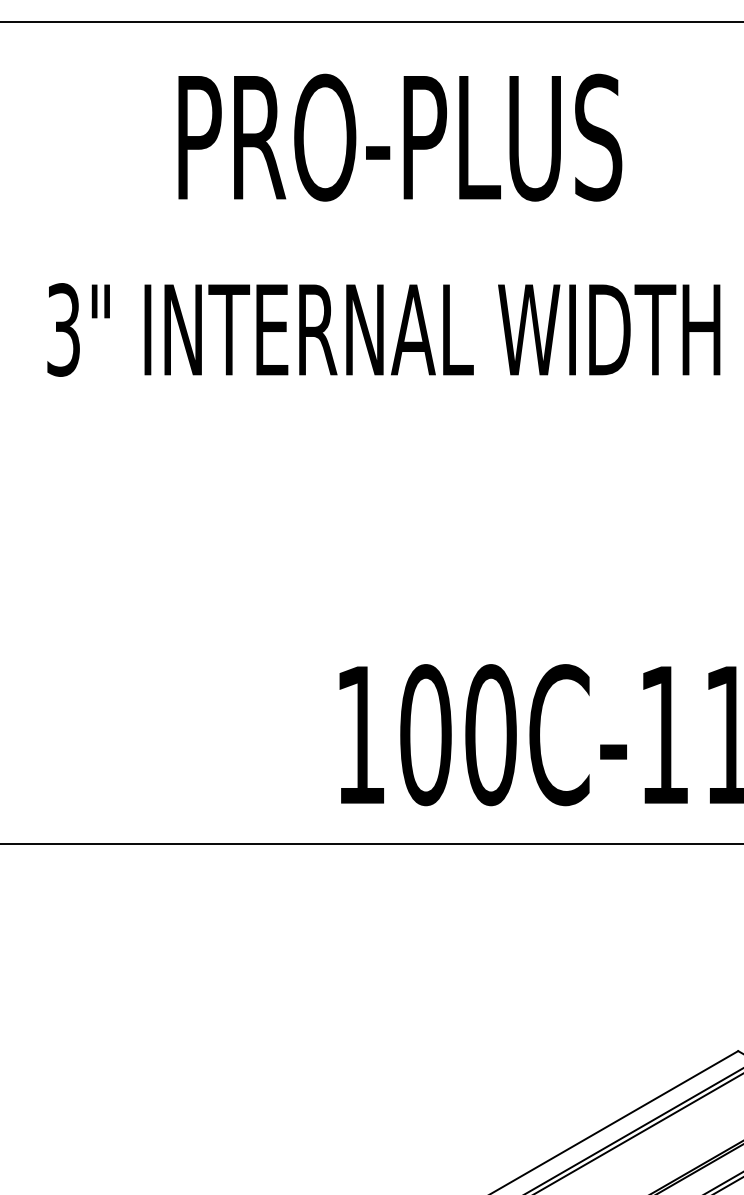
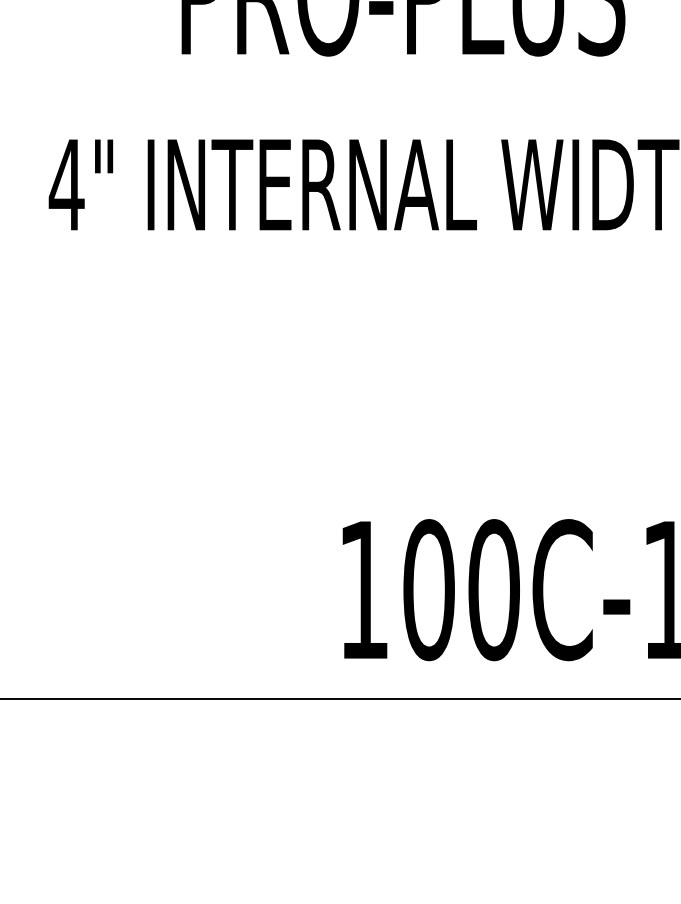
text: (63, 329) -> (66, 184), 3" -> 4"

